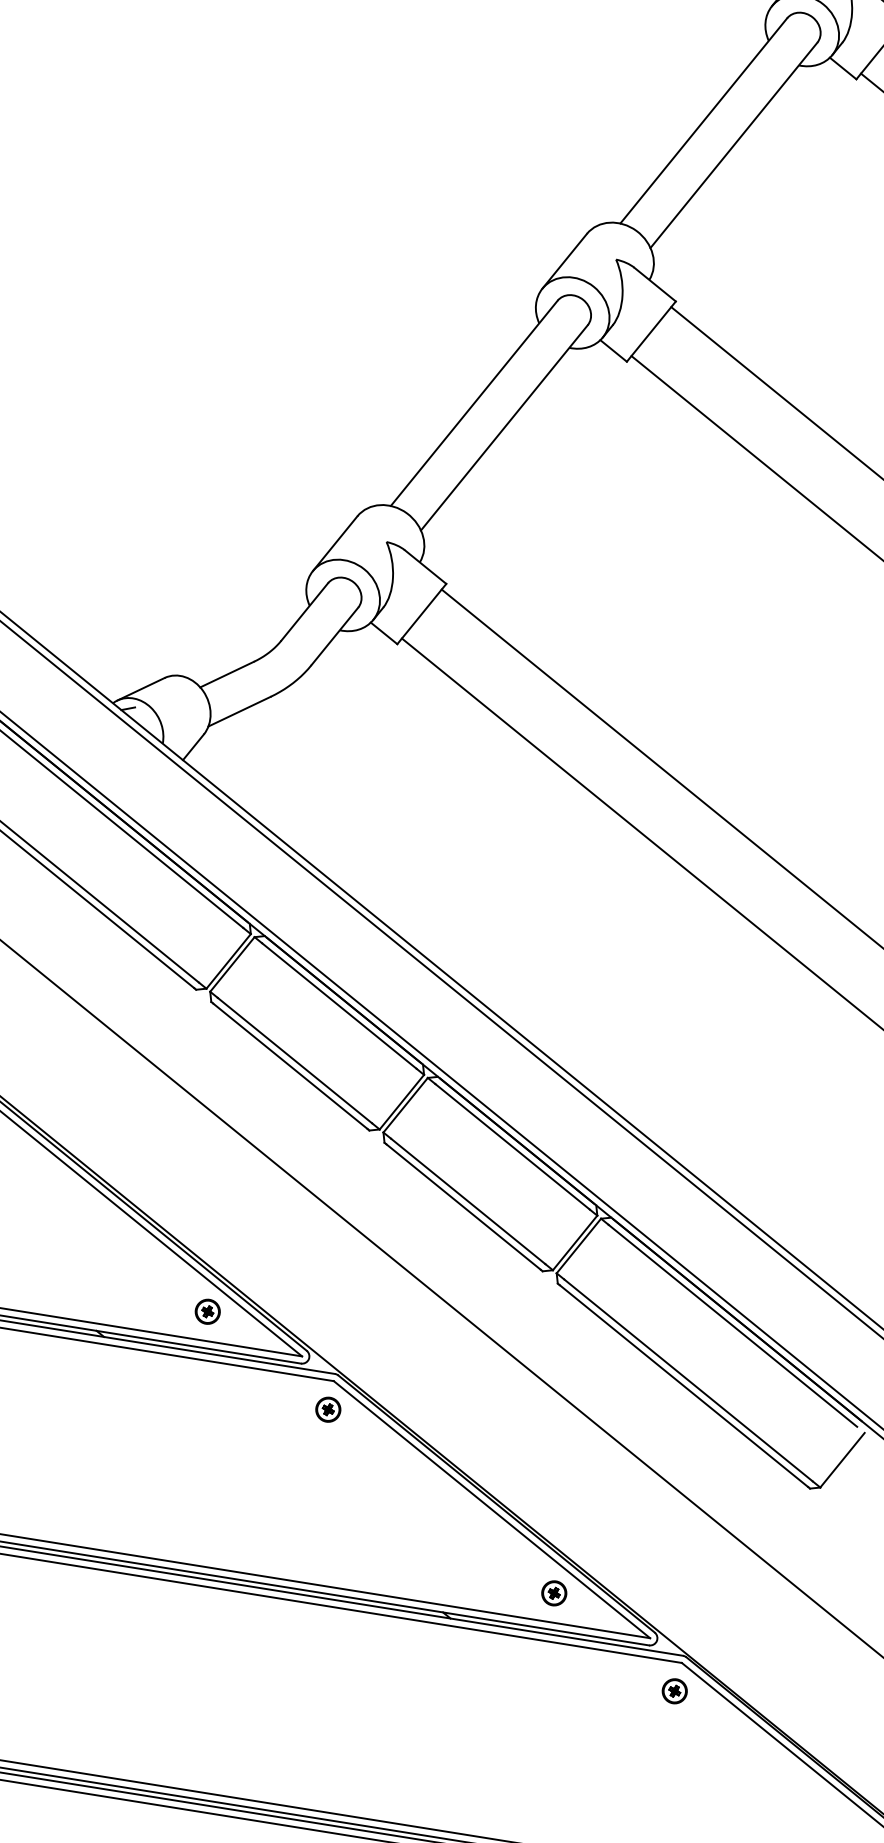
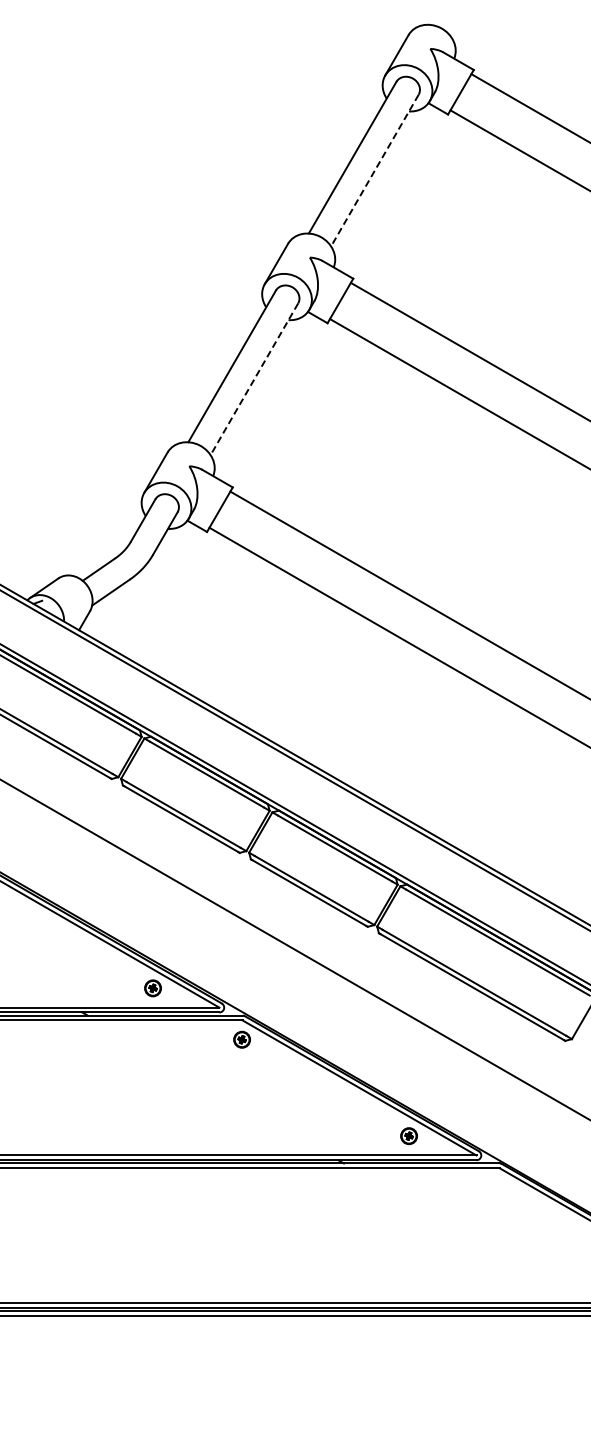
line: (733, 145) -> (374, 170), solid -> dashed
line: (504, 428) -> (254, 379), solid -> dashed
part: (675, 1691) -> (498, 1187), removed

